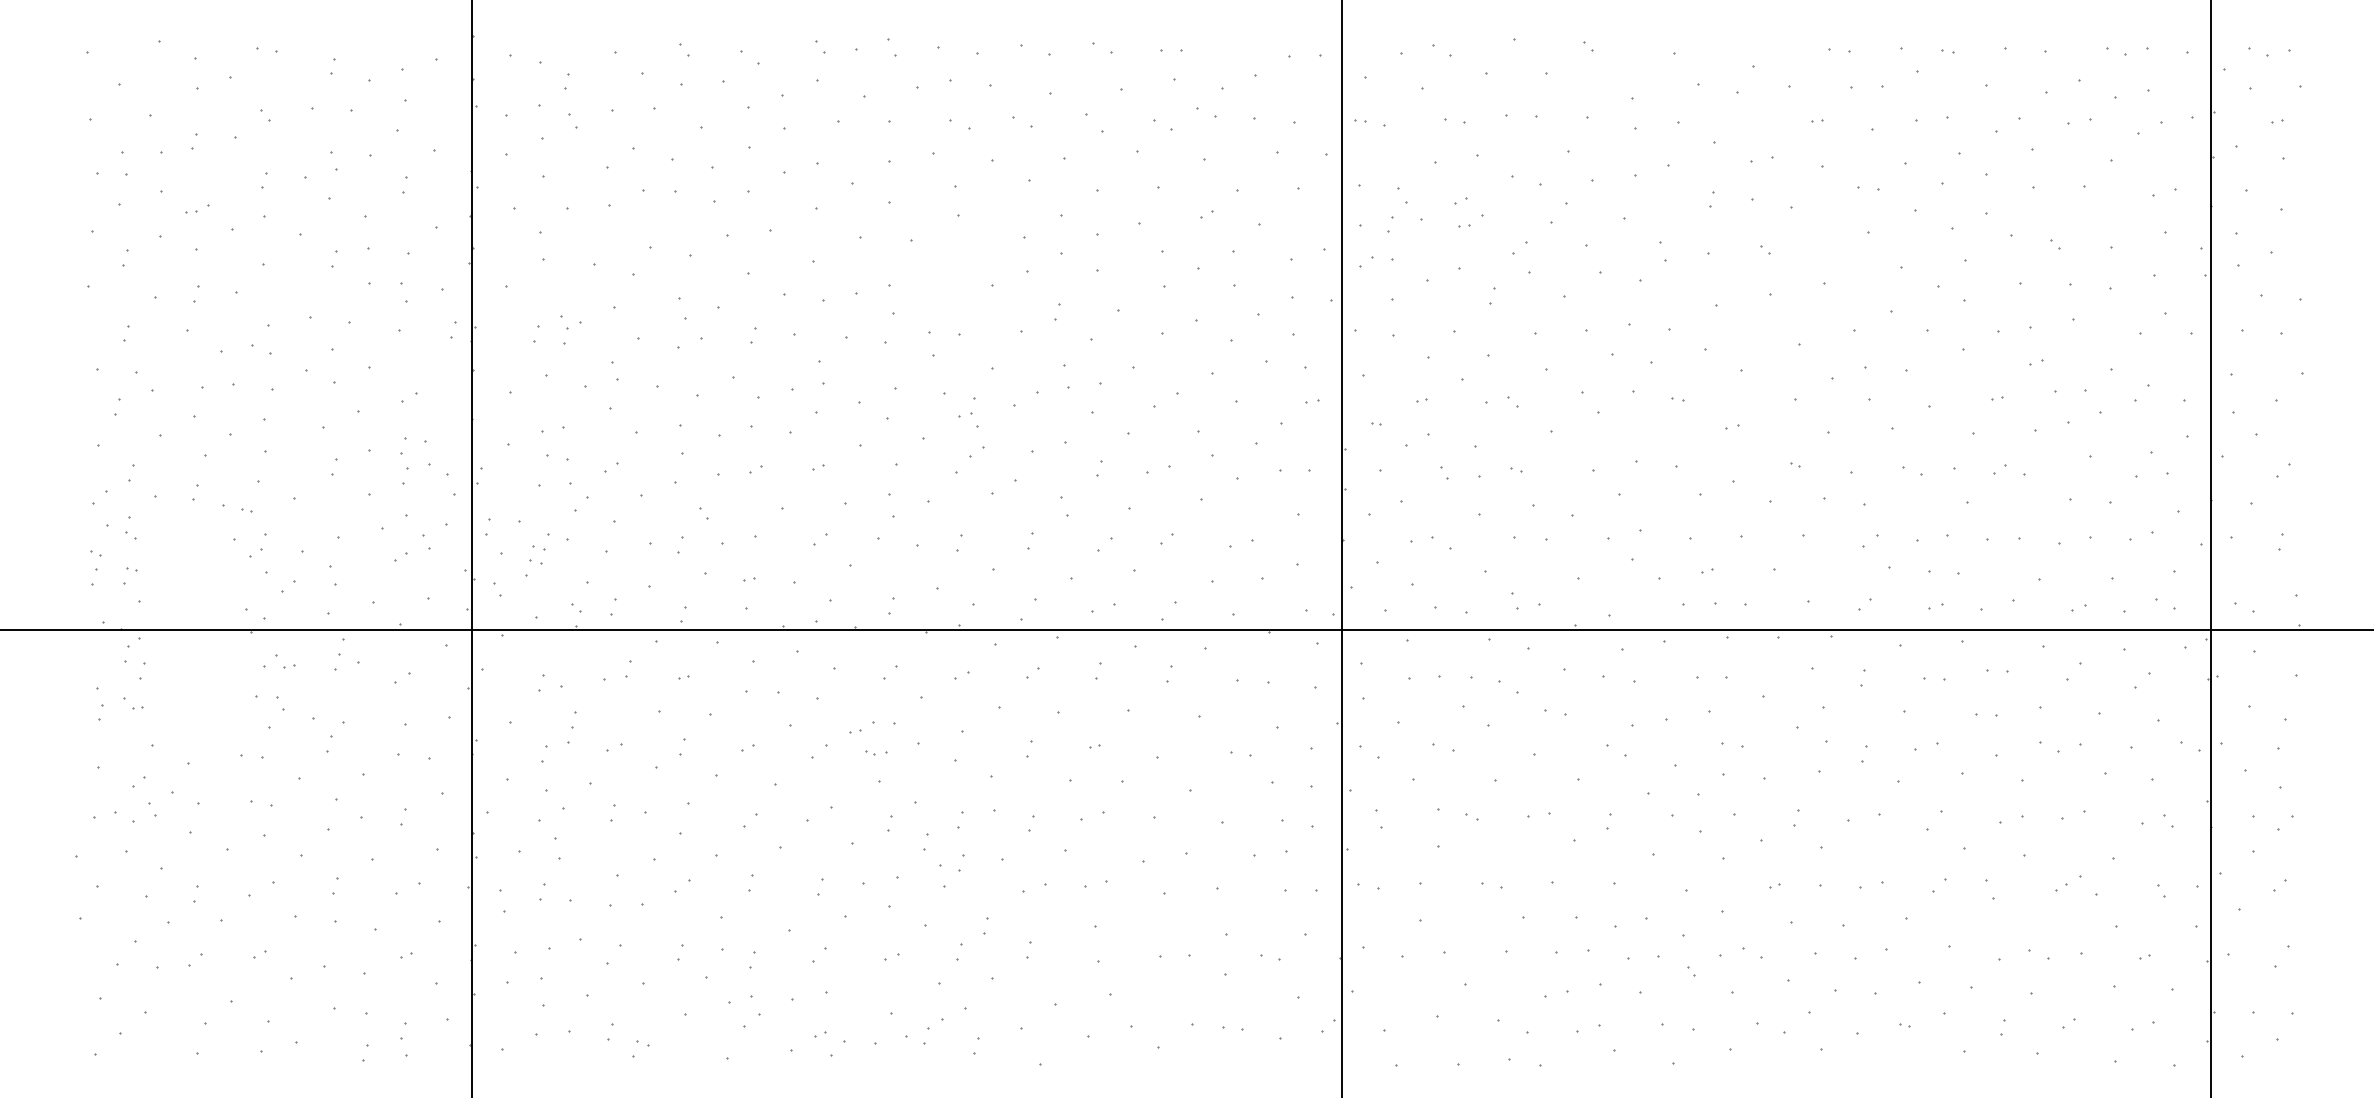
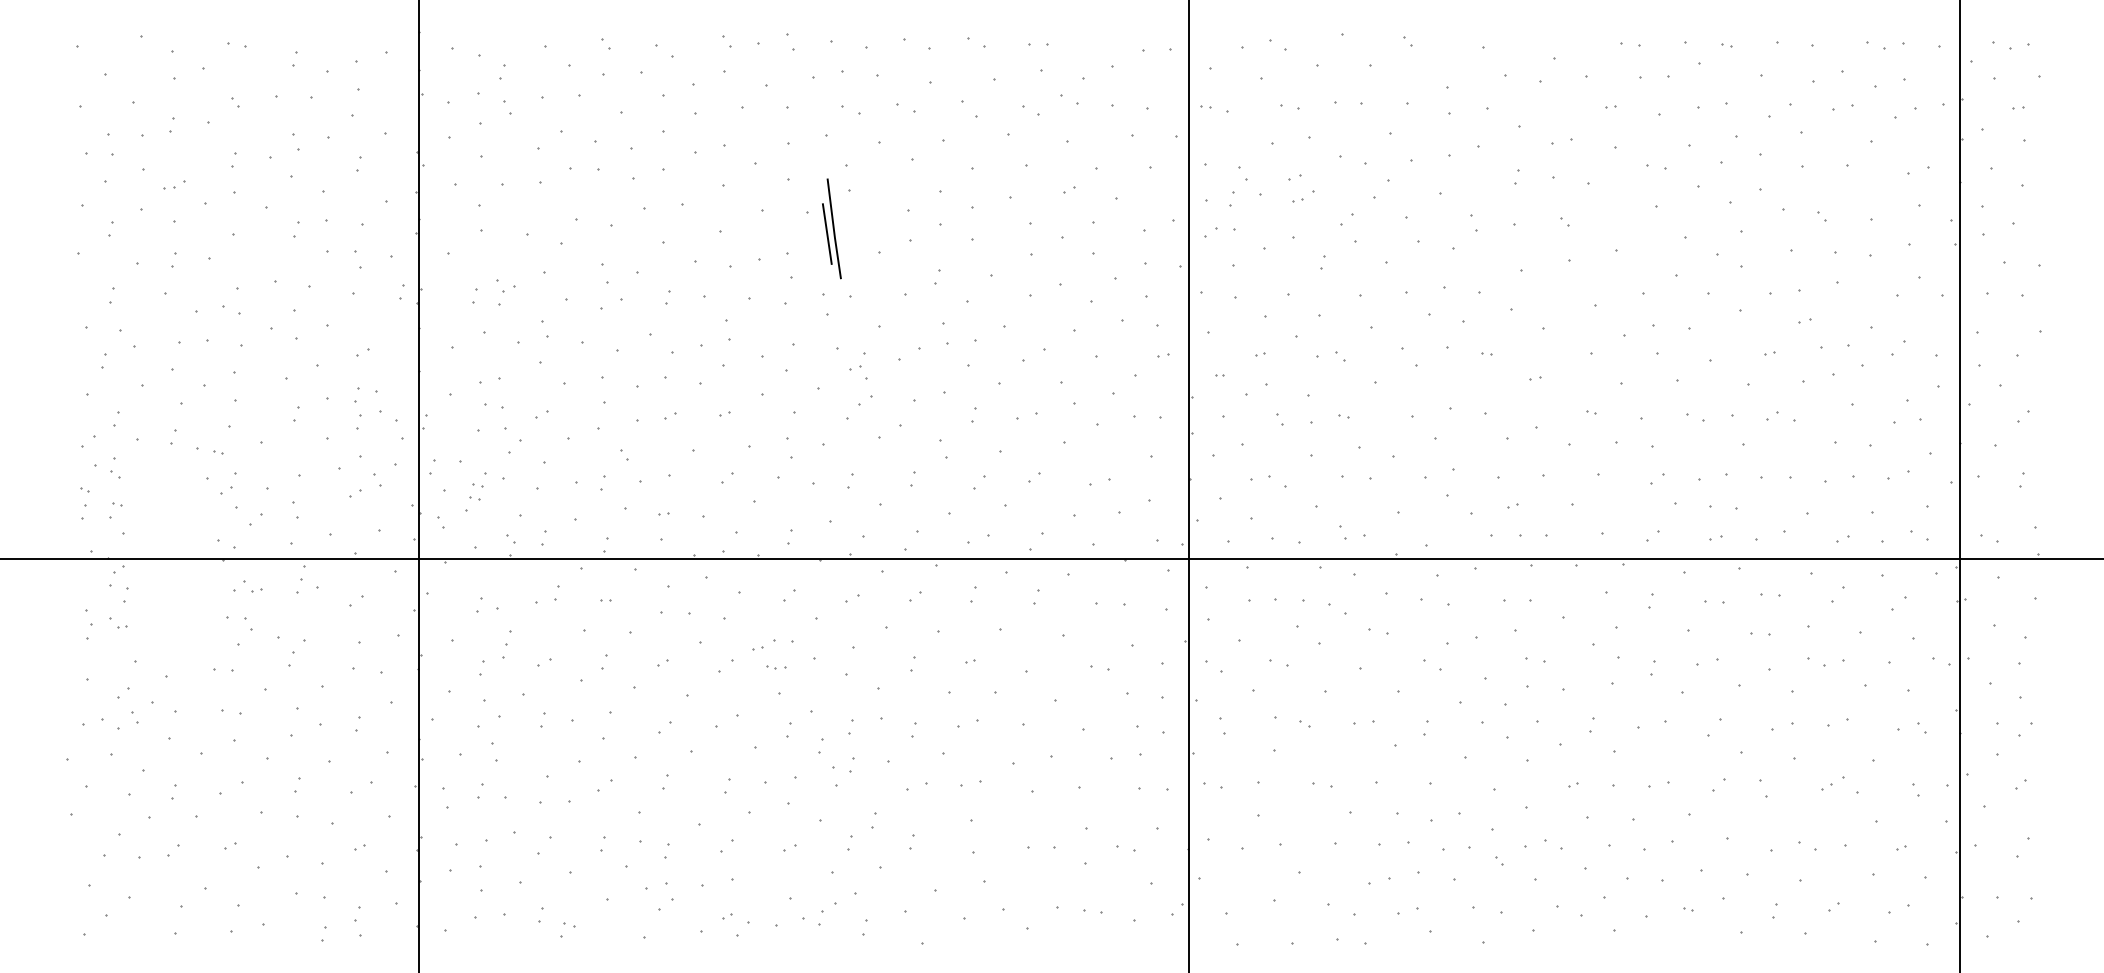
part: (938, 257) -> (831, 228), added

